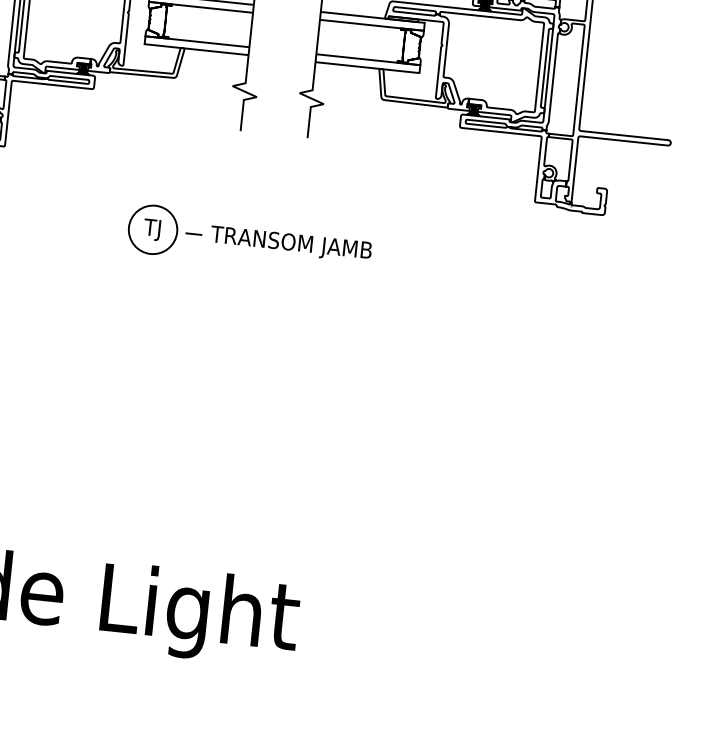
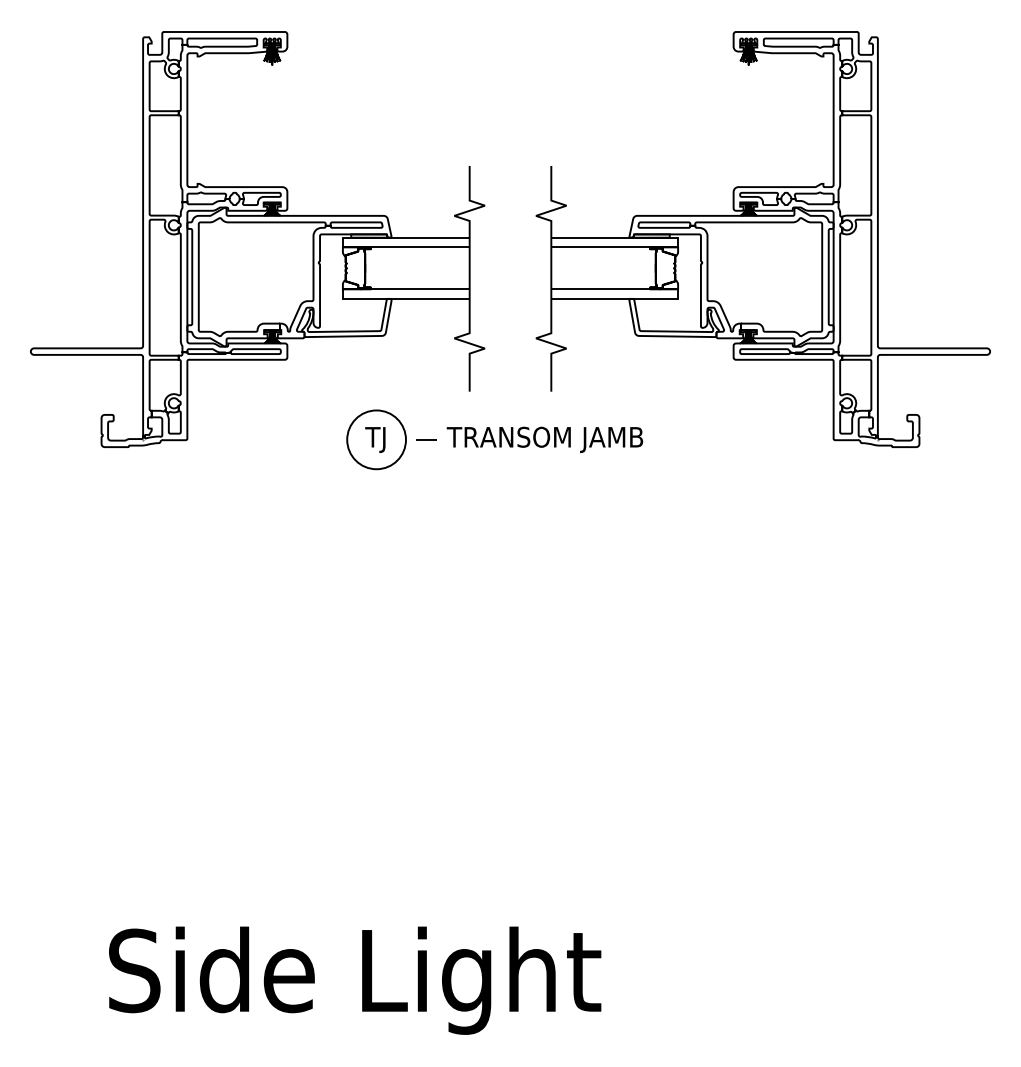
part: (249, 239) -> (494, 439), moved

